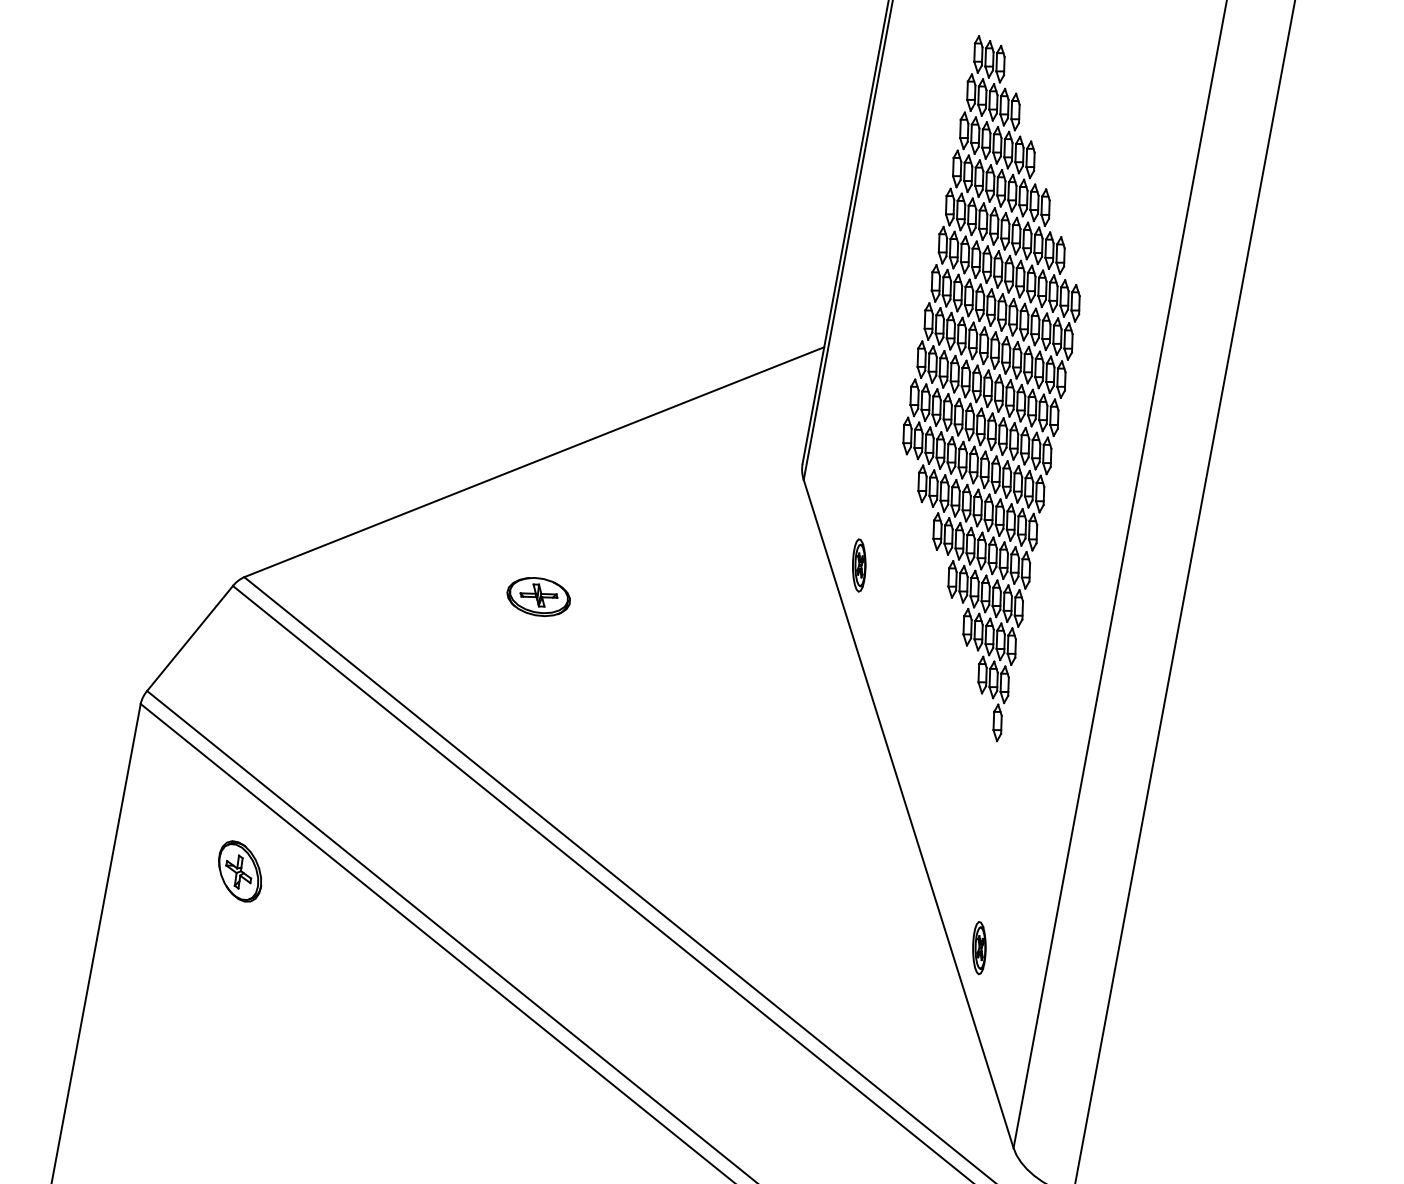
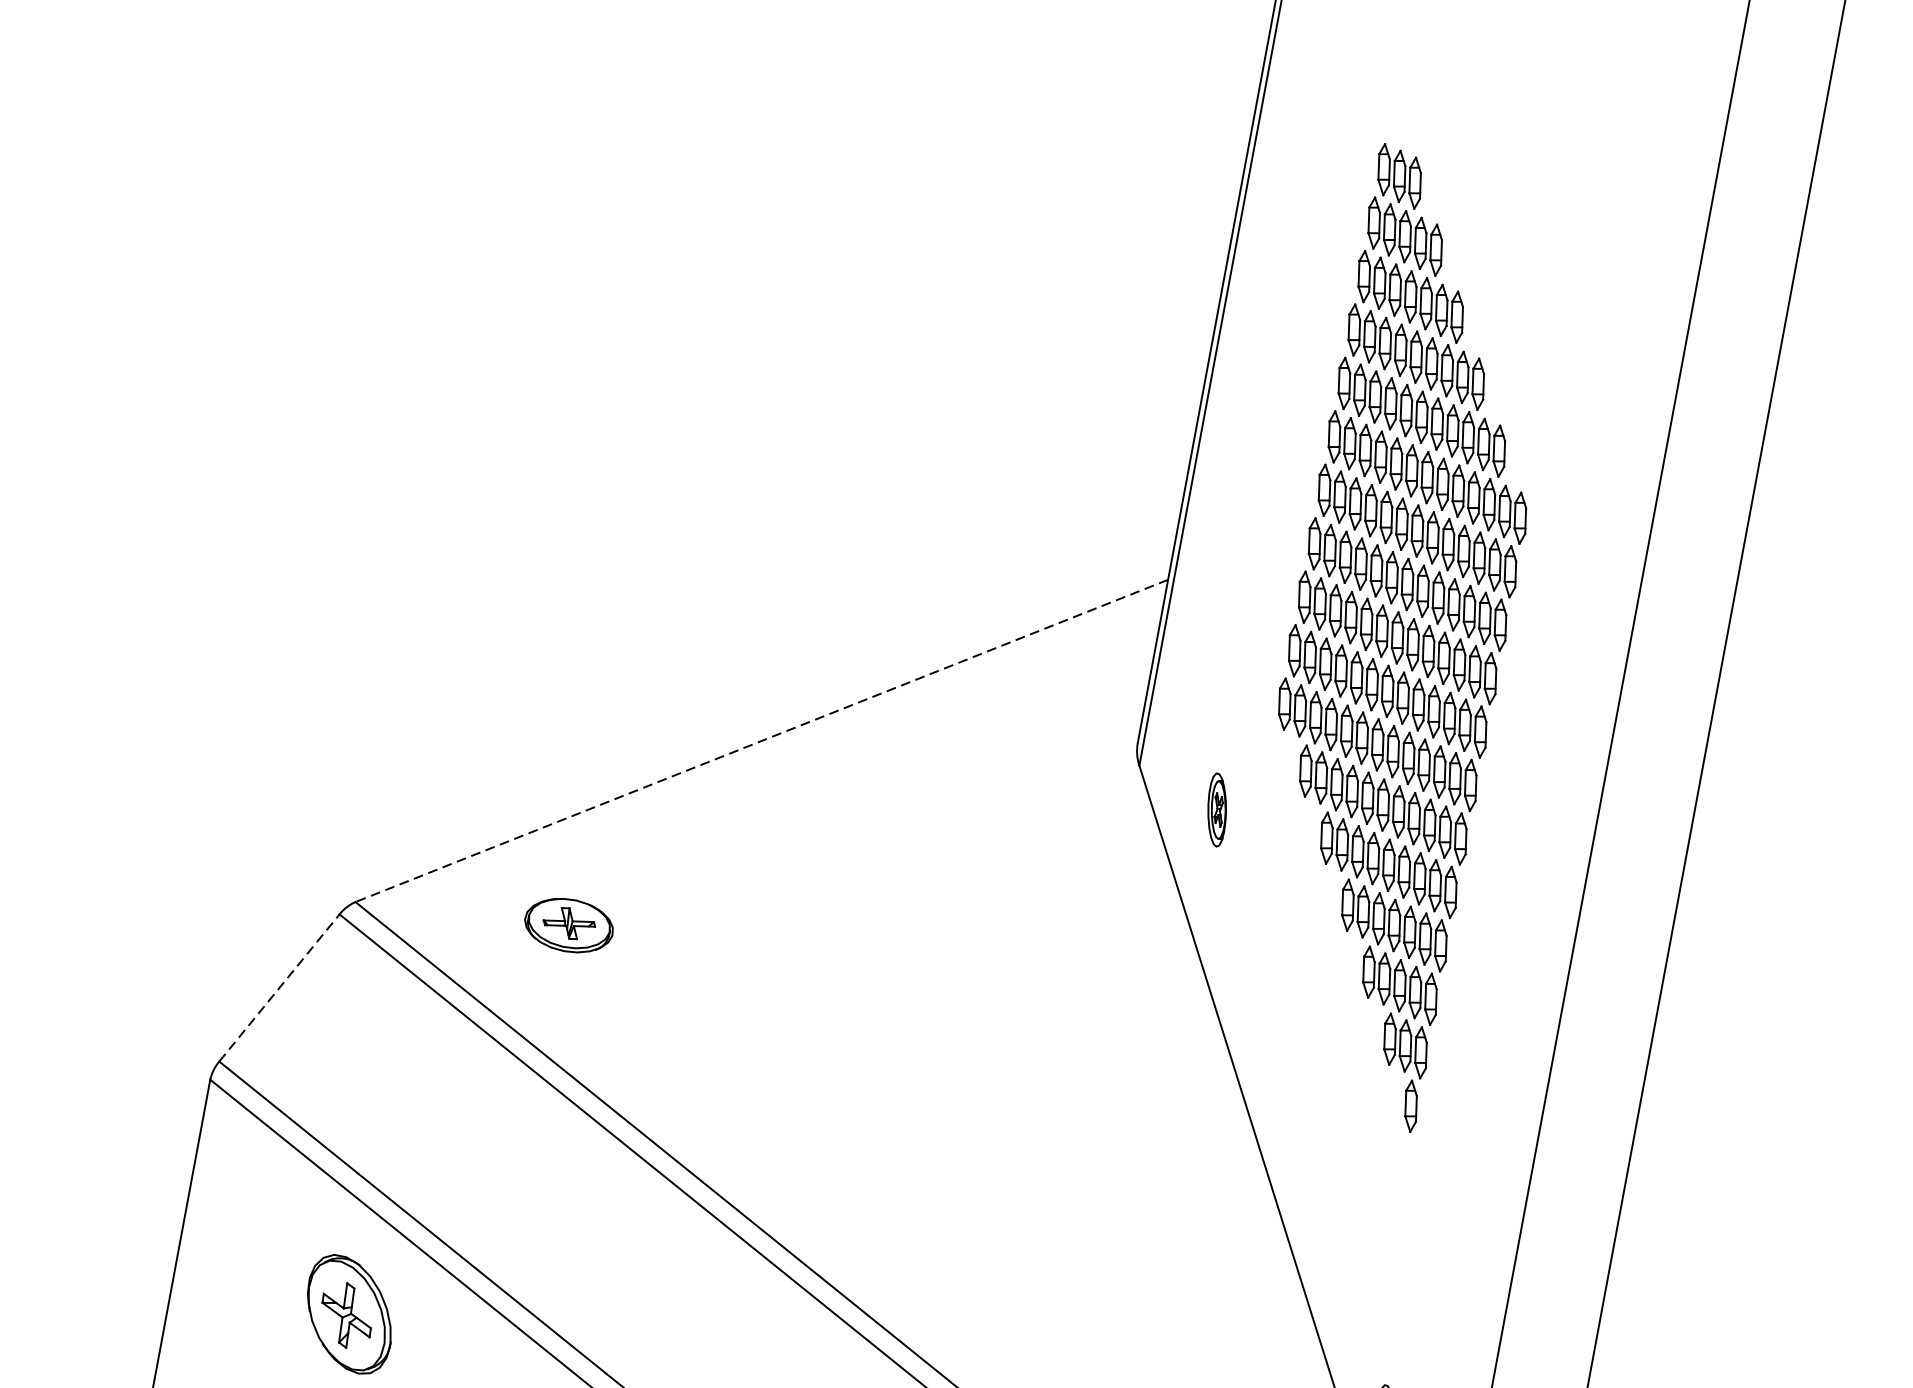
line: (534, 462) -> (762, 741), solid -> dashed
part: (859, 565) -> (1217, 809), moved
part: (538, 596) -> (568, 924), moved
line: (190, 638) -> (280, 987), solid -> dashed
part: (240, 871) -> (350, 1314), size x1.4

